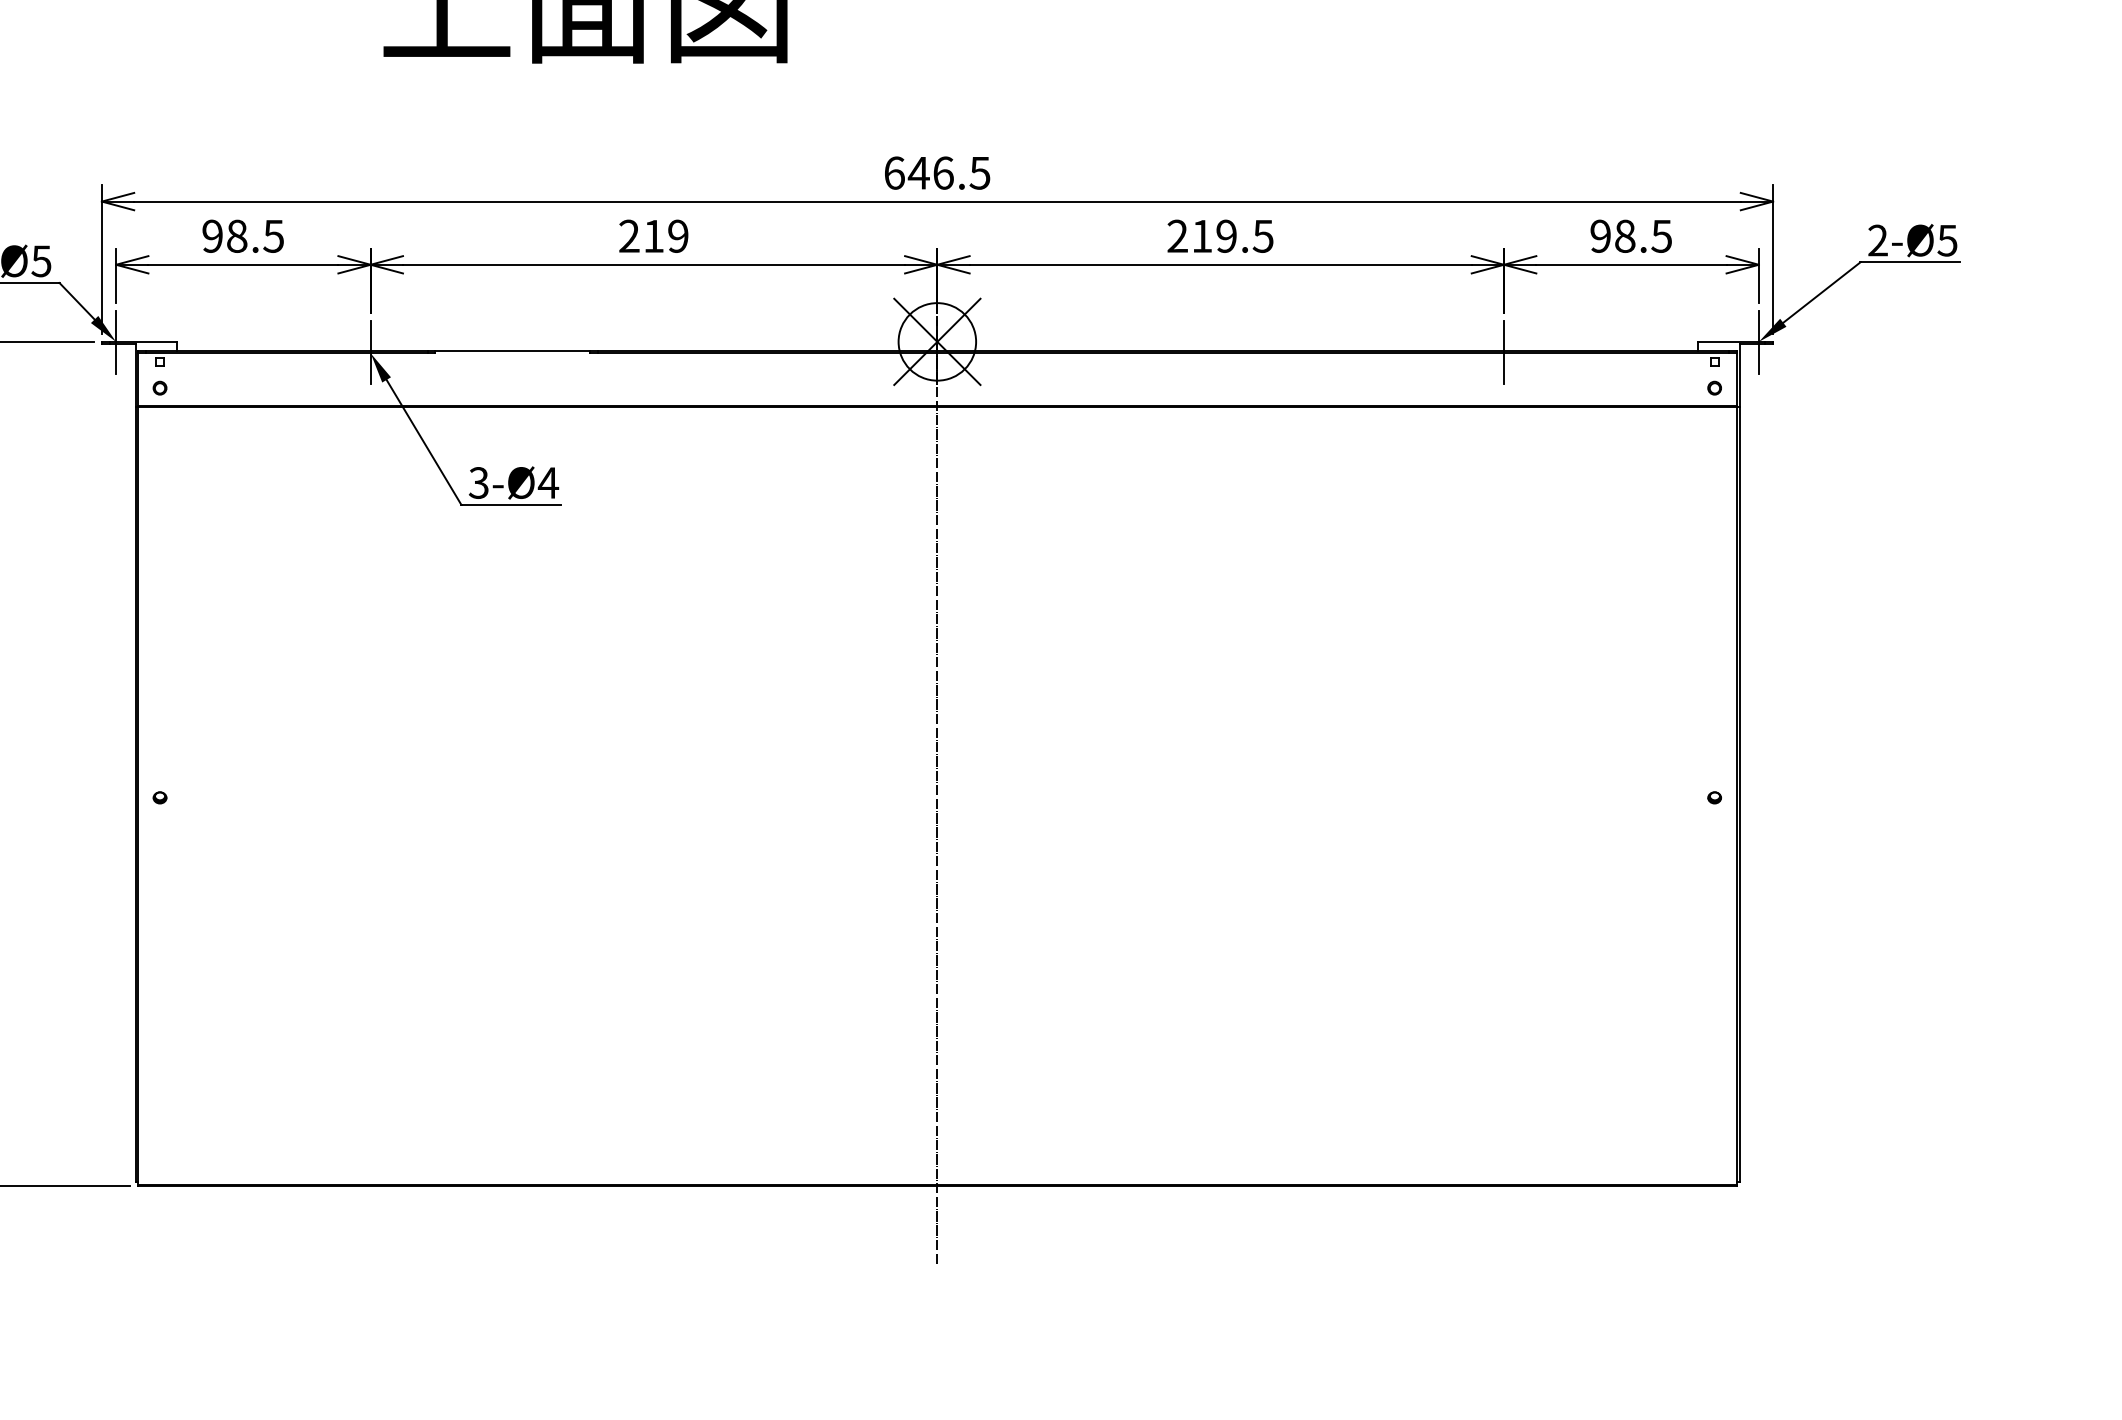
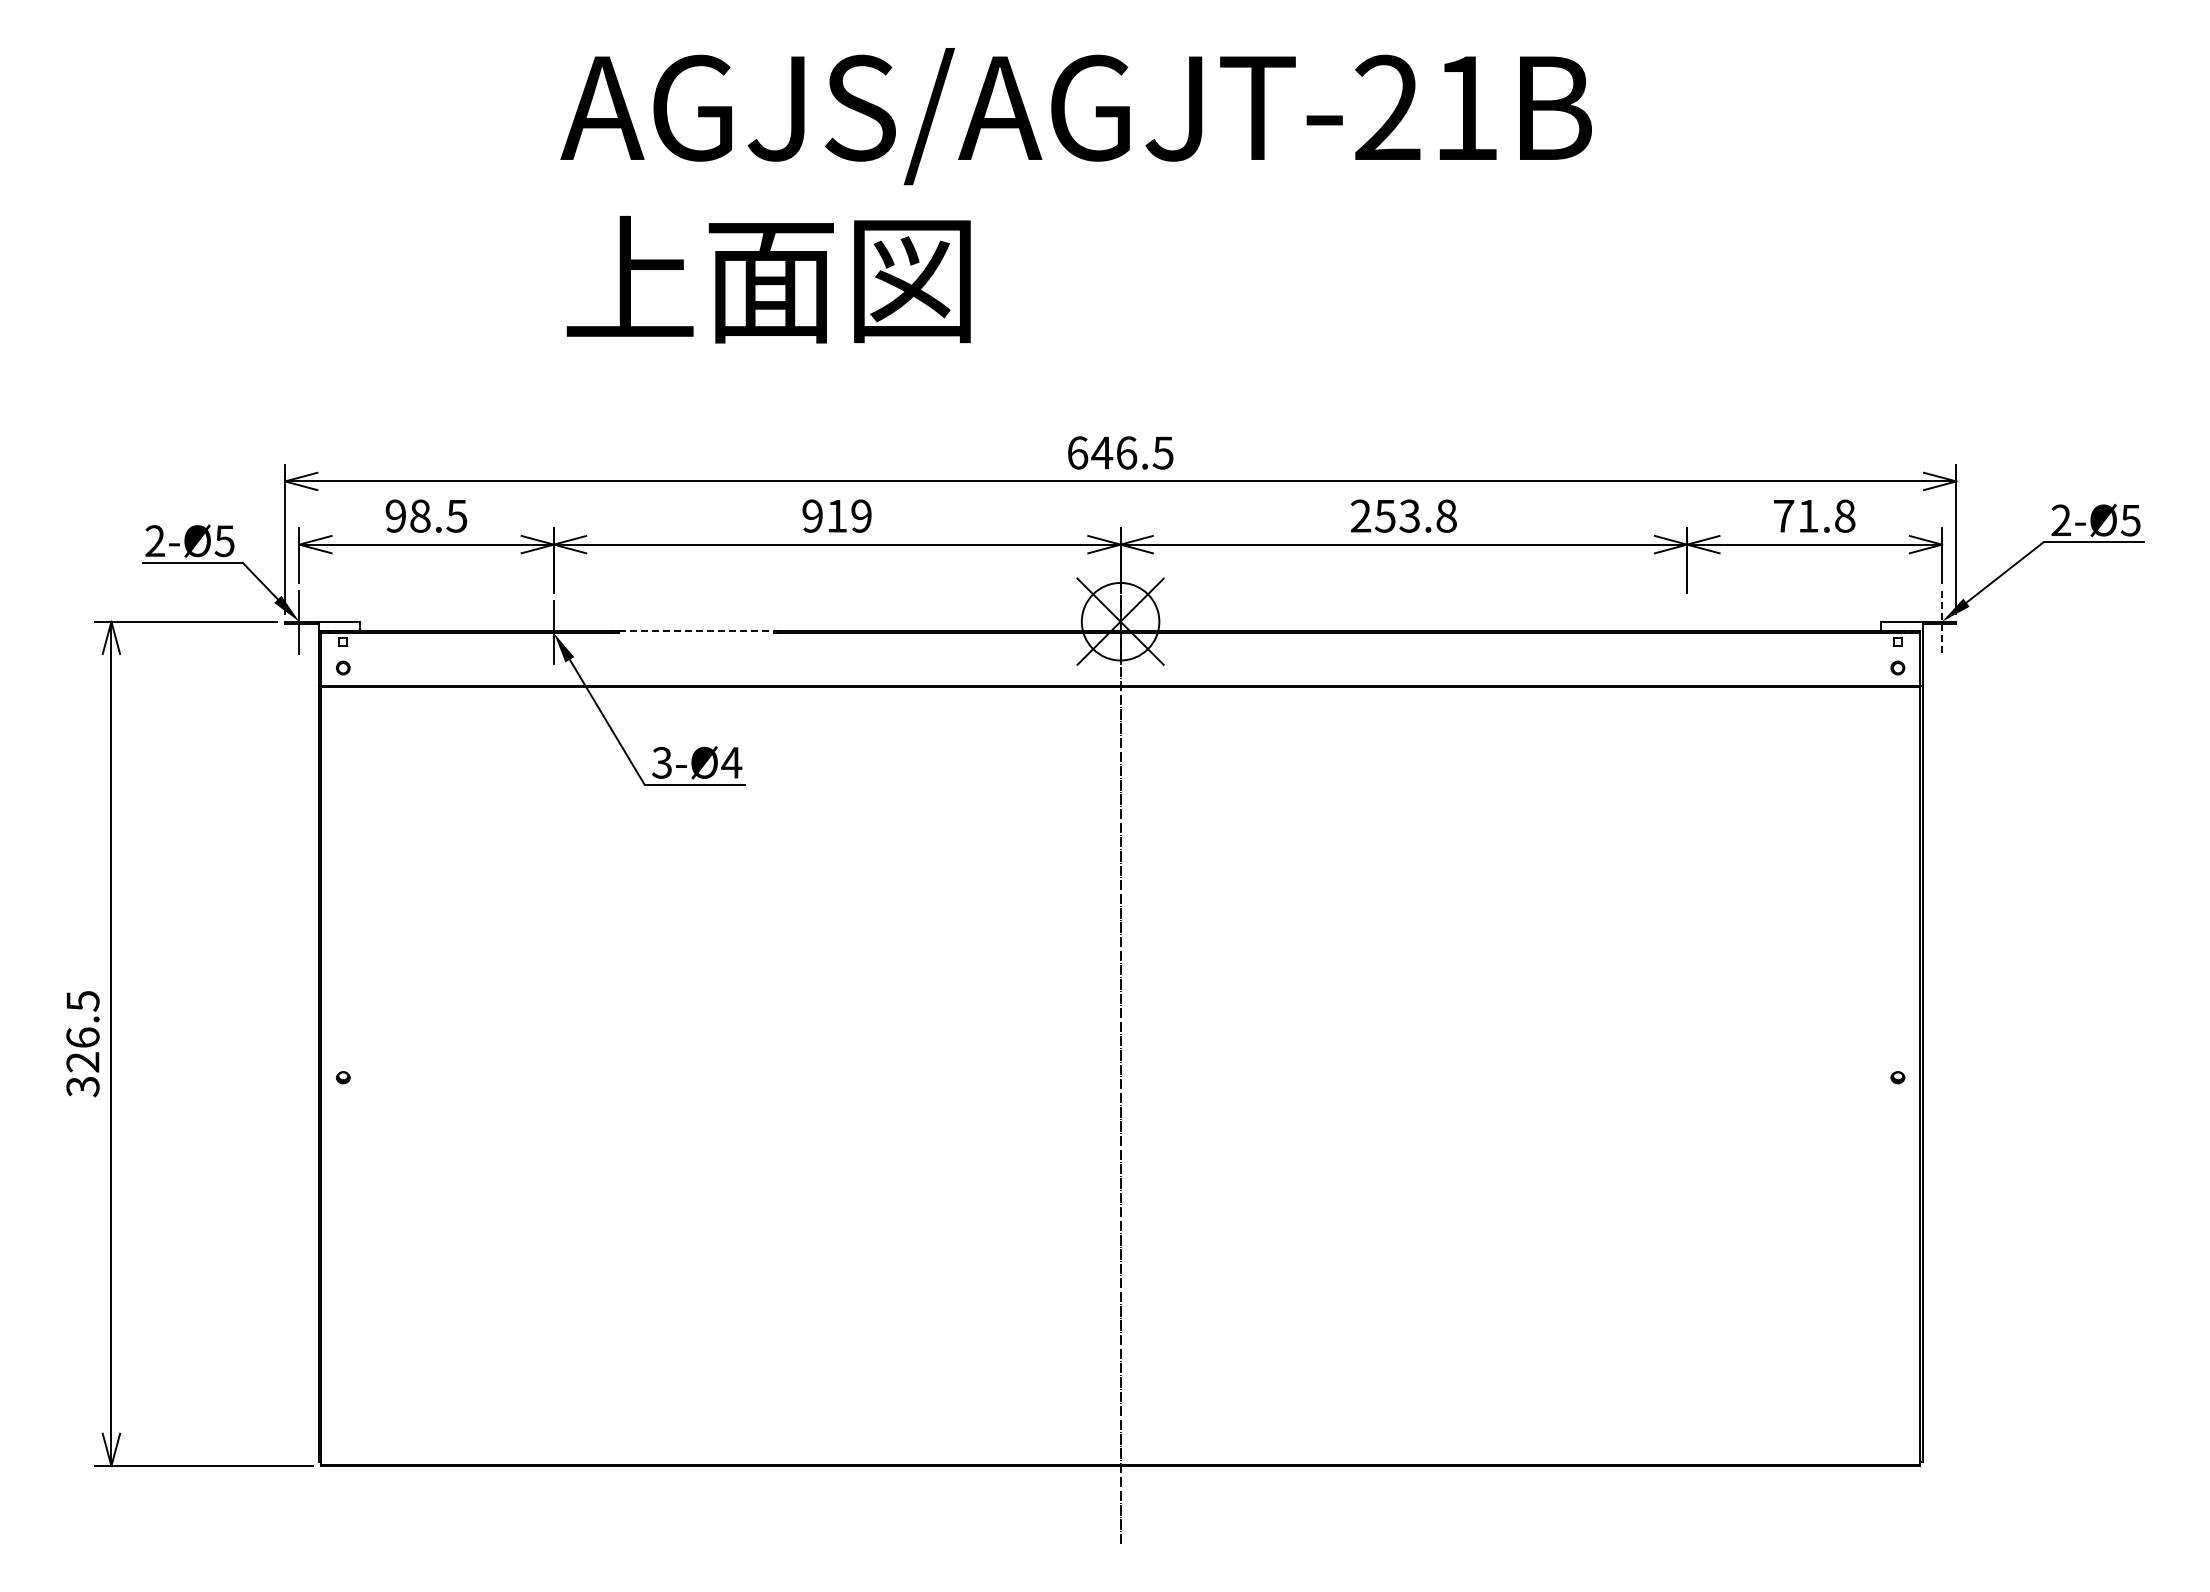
text: (1232, 235) -> (1415, 515), 219.5 -> 253.8
text: (1631, 235) -> (1814, 515), 98.5 -> 71.8
text: (629, 236) -> (812, 516), 219 -> 919
line: (1759, 342) -> (1942, 622), solid -> dashed
line: (513, 351) -> (696, 631), solid -> dashed
line: (1504, 351) -> (1687, 631), removed

